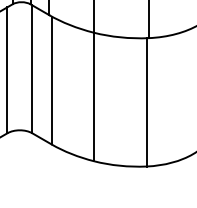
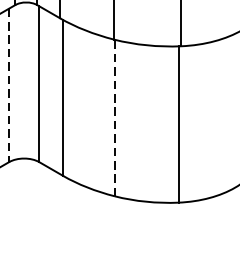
line: (7, 70) -> (9, 85), solid -> dashed
line: (94, 96) -> (115, 117), solid -> dashed

